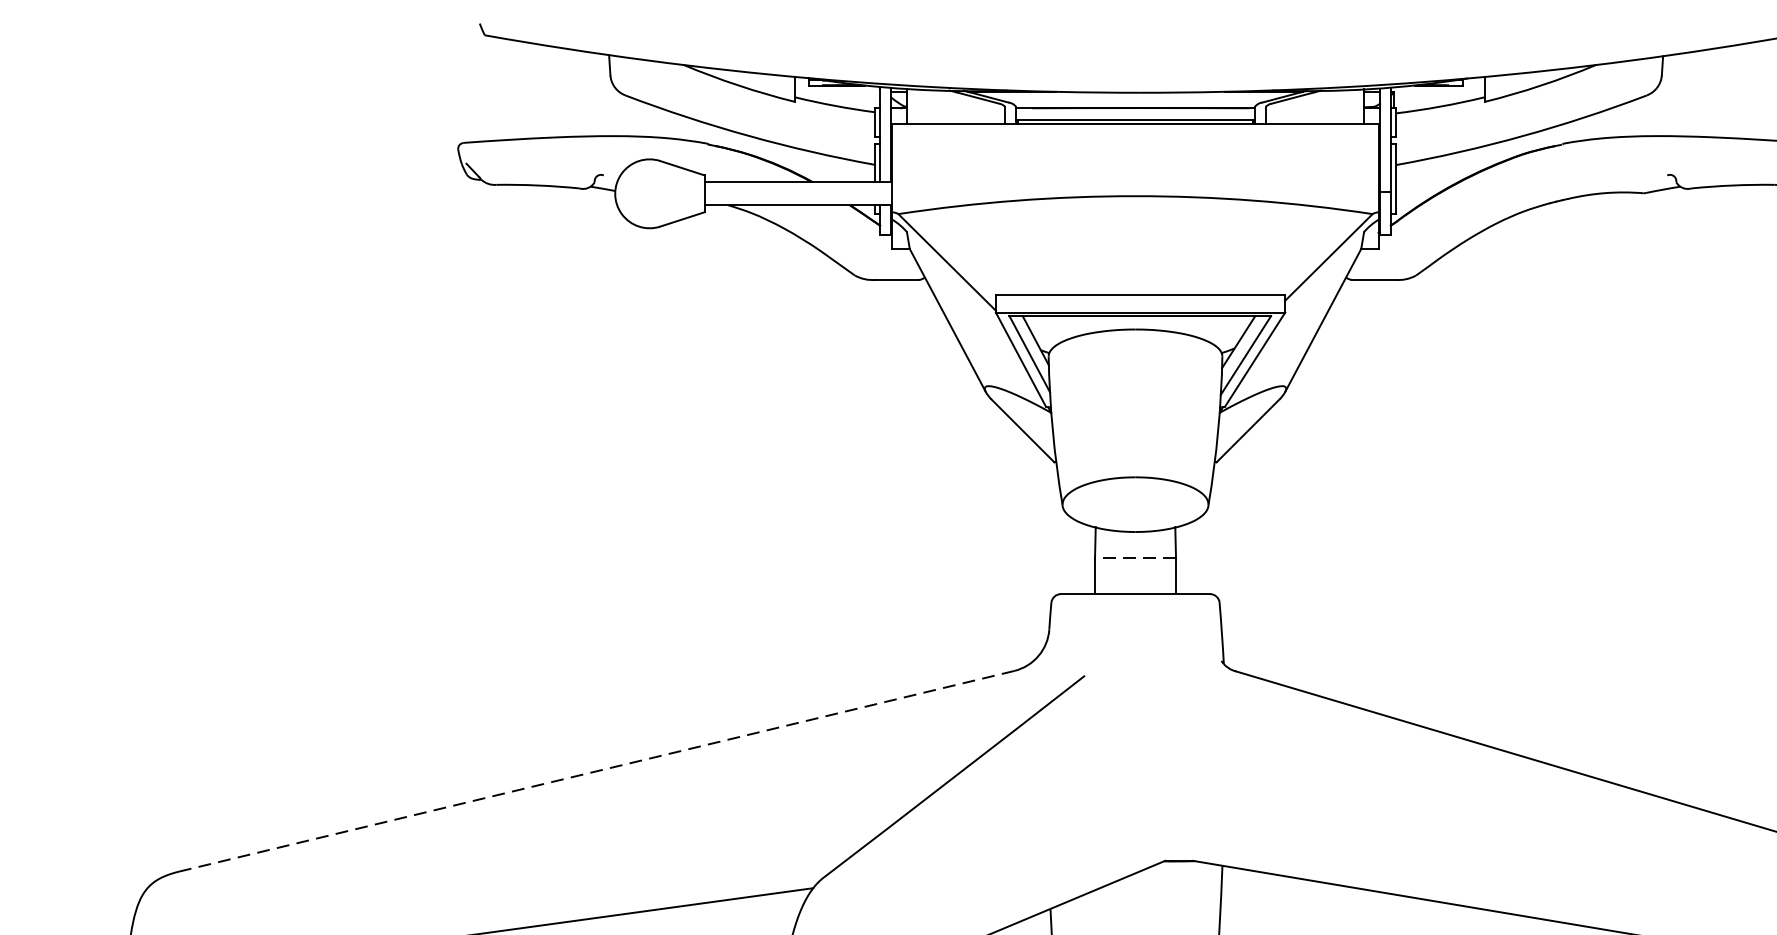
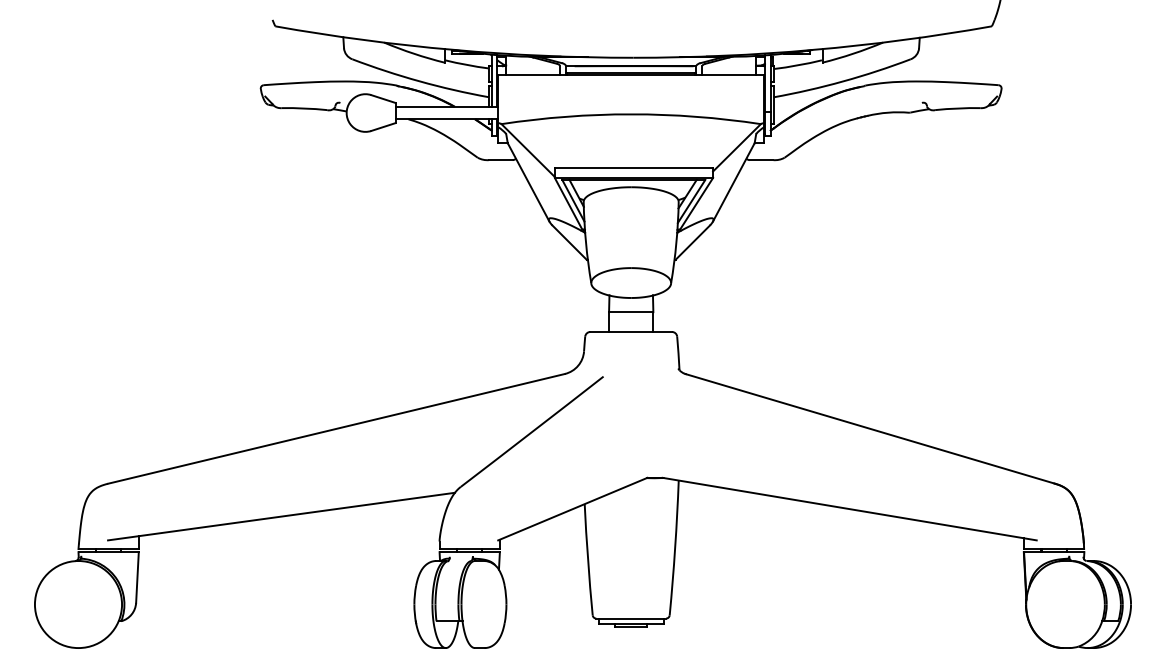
line: (1134, 558) -> (630, 312), dashed -> solid
line: (596, 770) -> (336, 428), dashed -> solid

